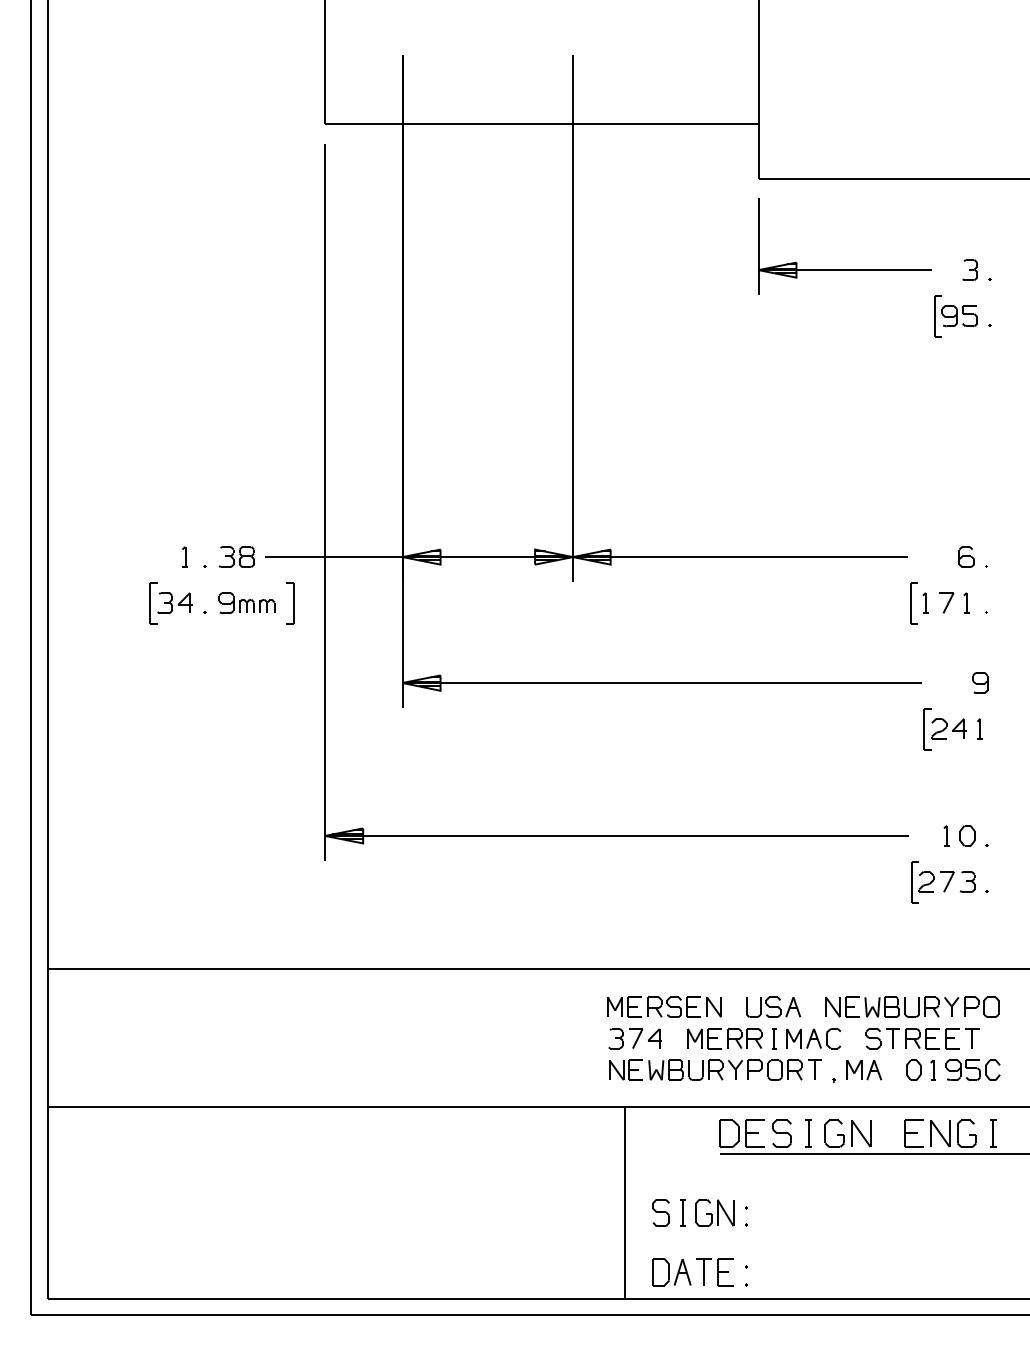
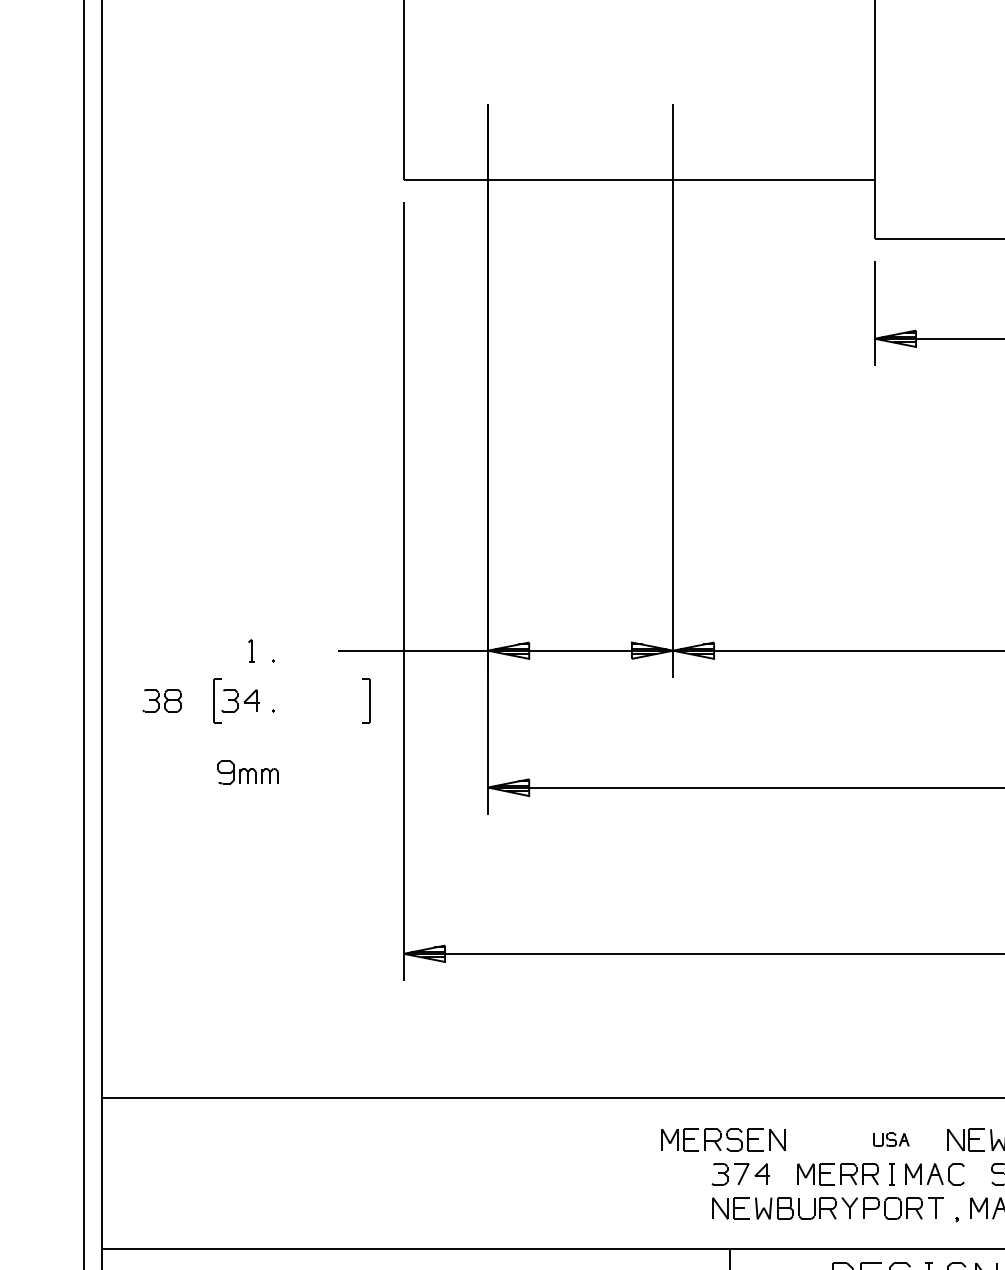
part: (236, 556) -> (161, 700), moved
part: (246, 603) -> (247, 772), moved
part: (664, 1006) -> (723, 1139), moved
part: (773, 1006) -> (891, 1139), size x0.6

